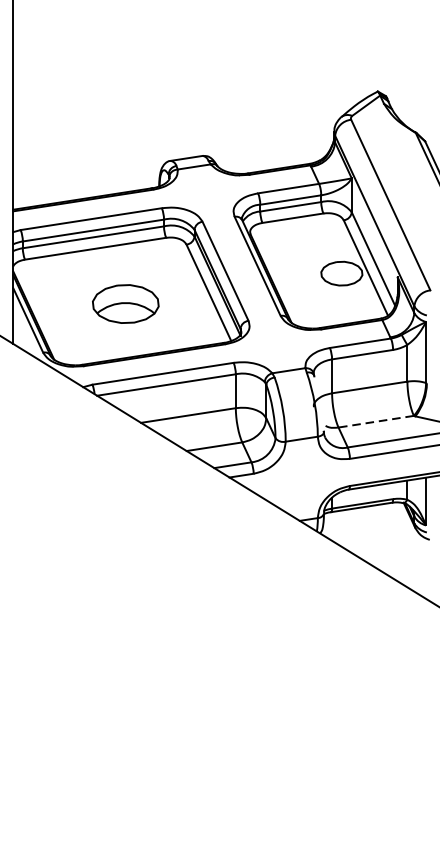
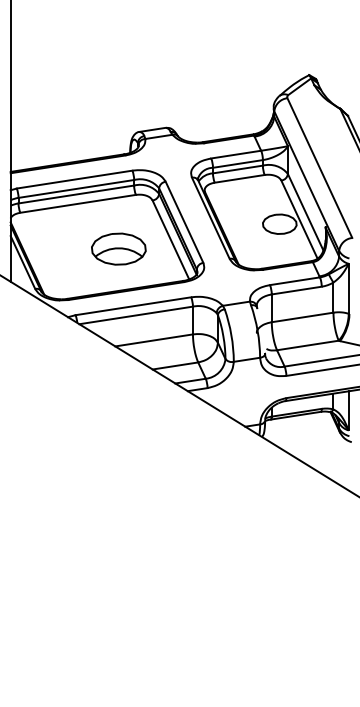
part: (125, 303) -> (118, 248), moved
line: (375, 421) -> (307, 345), dashed -> solid

